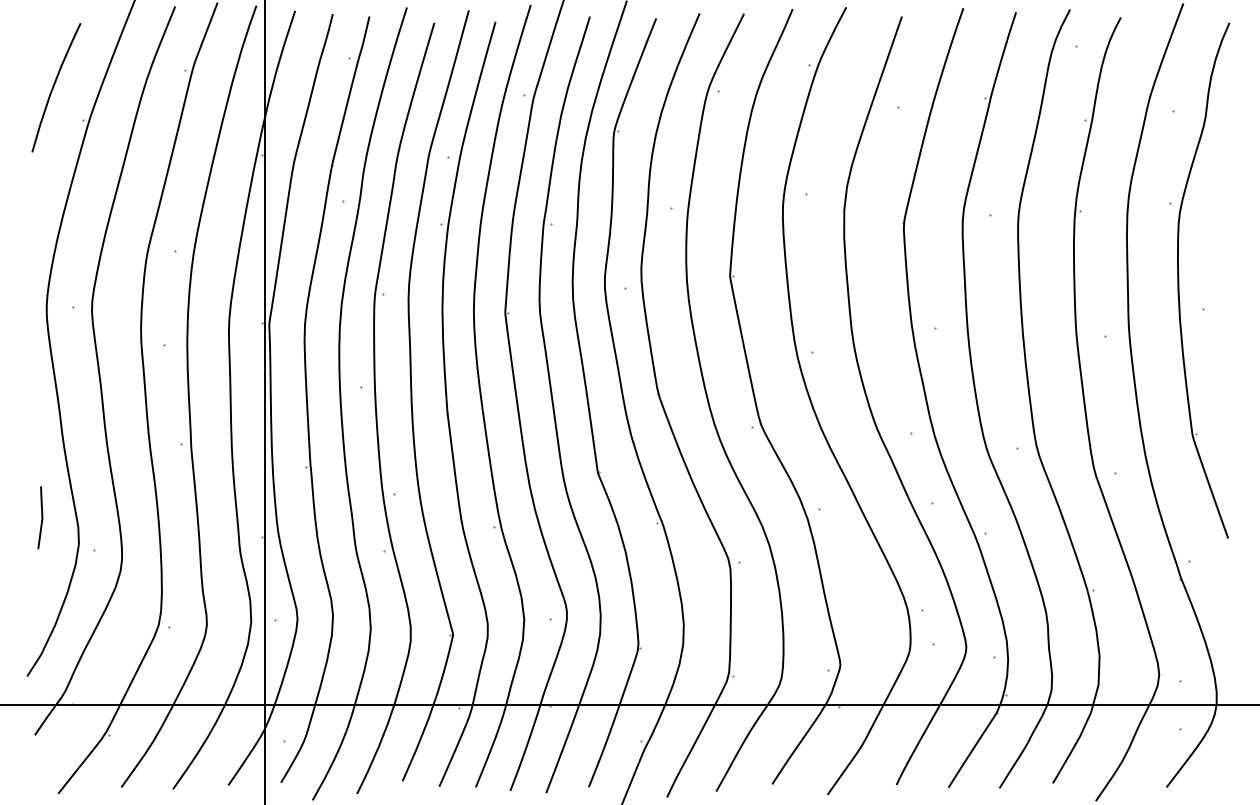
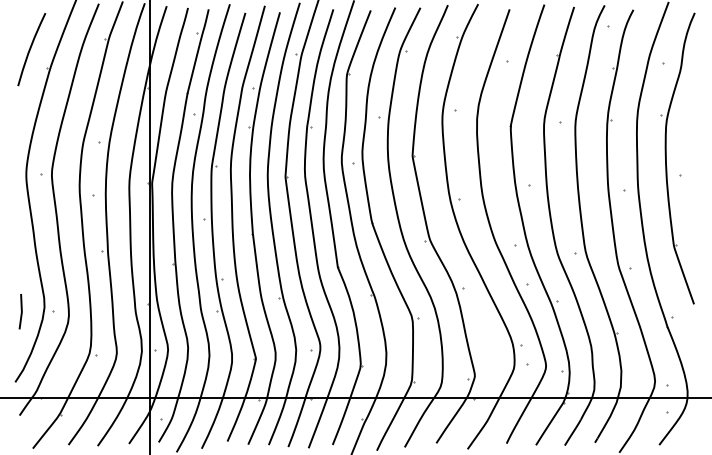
line: (39, 515) -> (20, 310), moved

